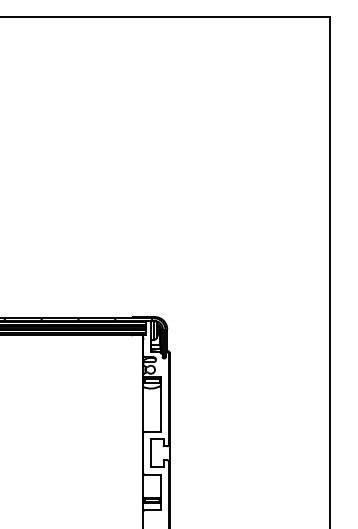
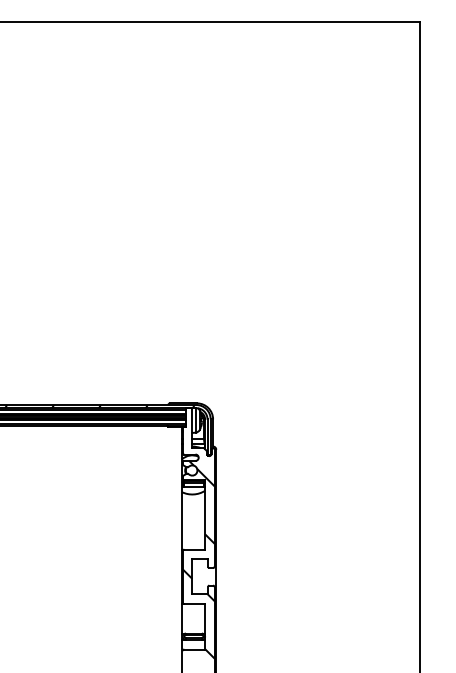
hatch: (155, 439) -> (198, 559), added

